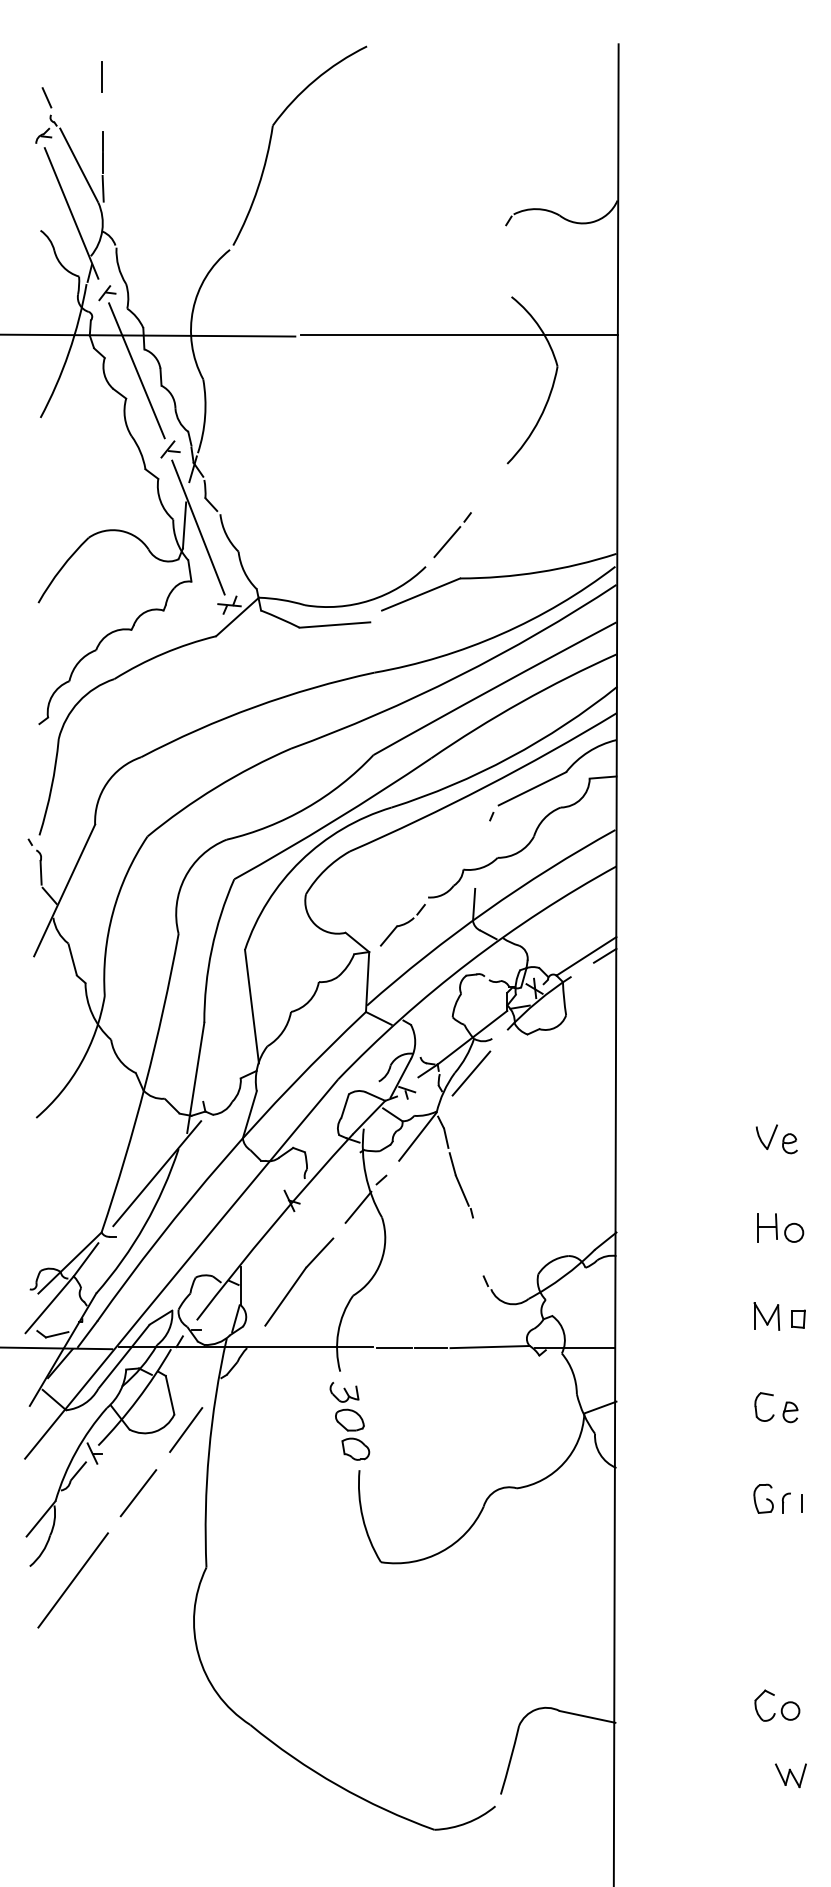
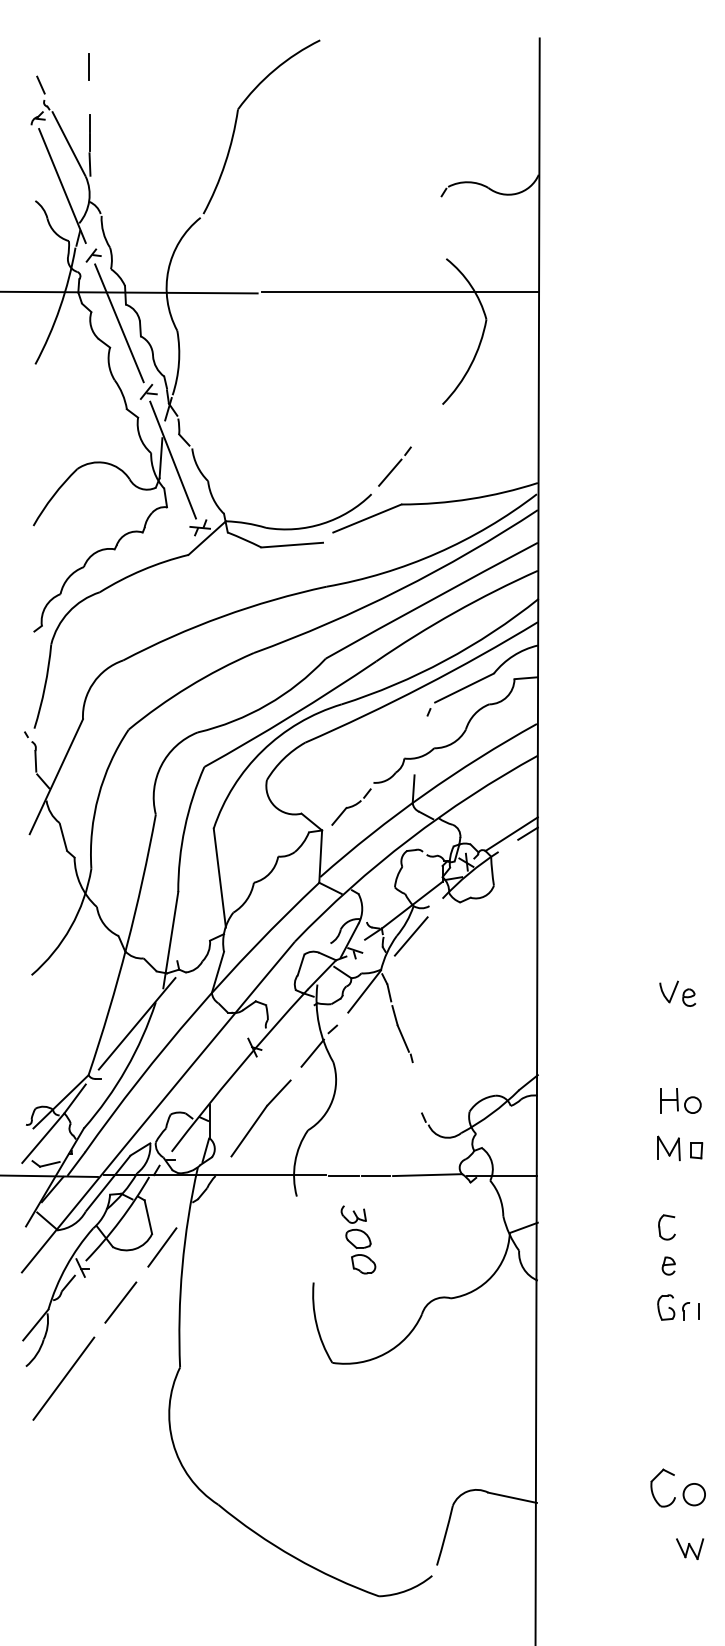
part: (780, 1227) -> (680, 1100), moved
part: (790, 1412) -> (668, 1266), moved
part: (349, 1421) -> (358, 1240), moved
part: (777, 1705) -> (678, 1487), size x1.4

